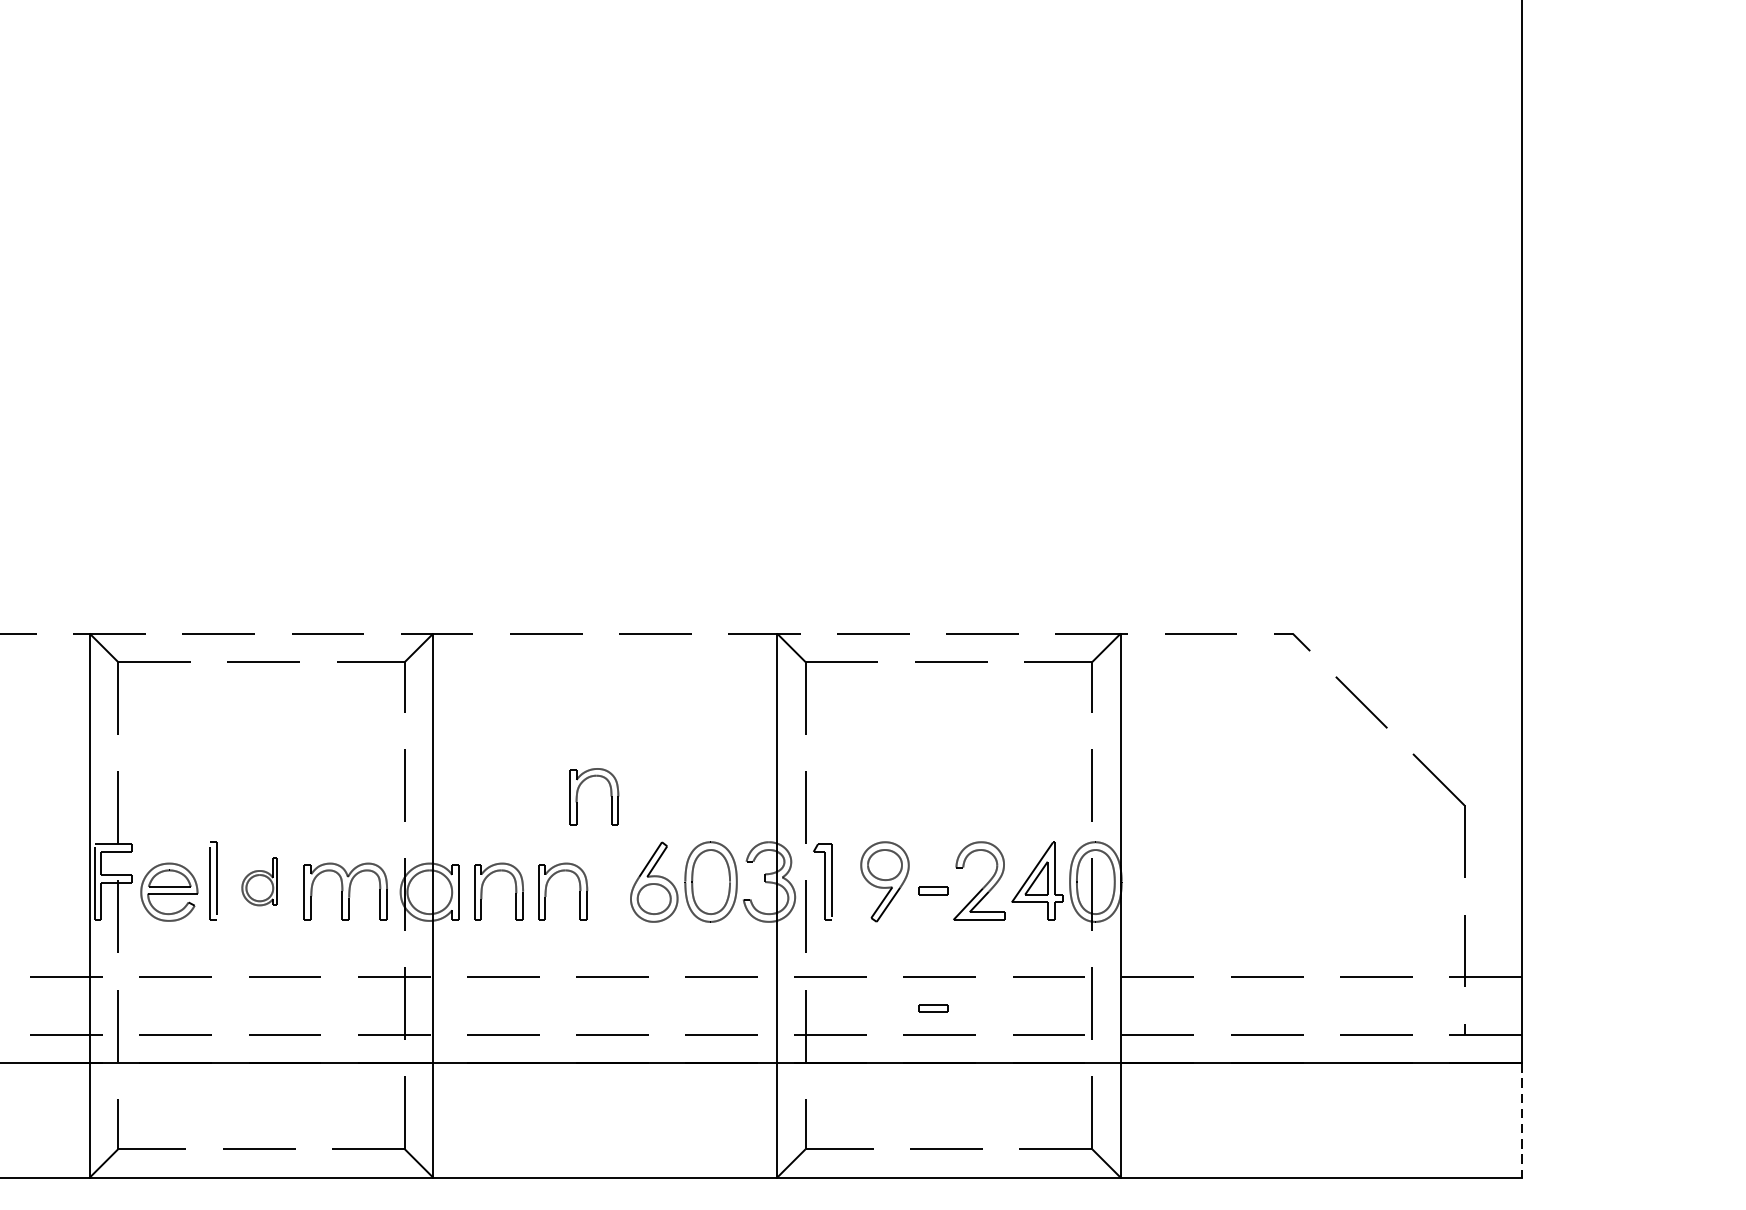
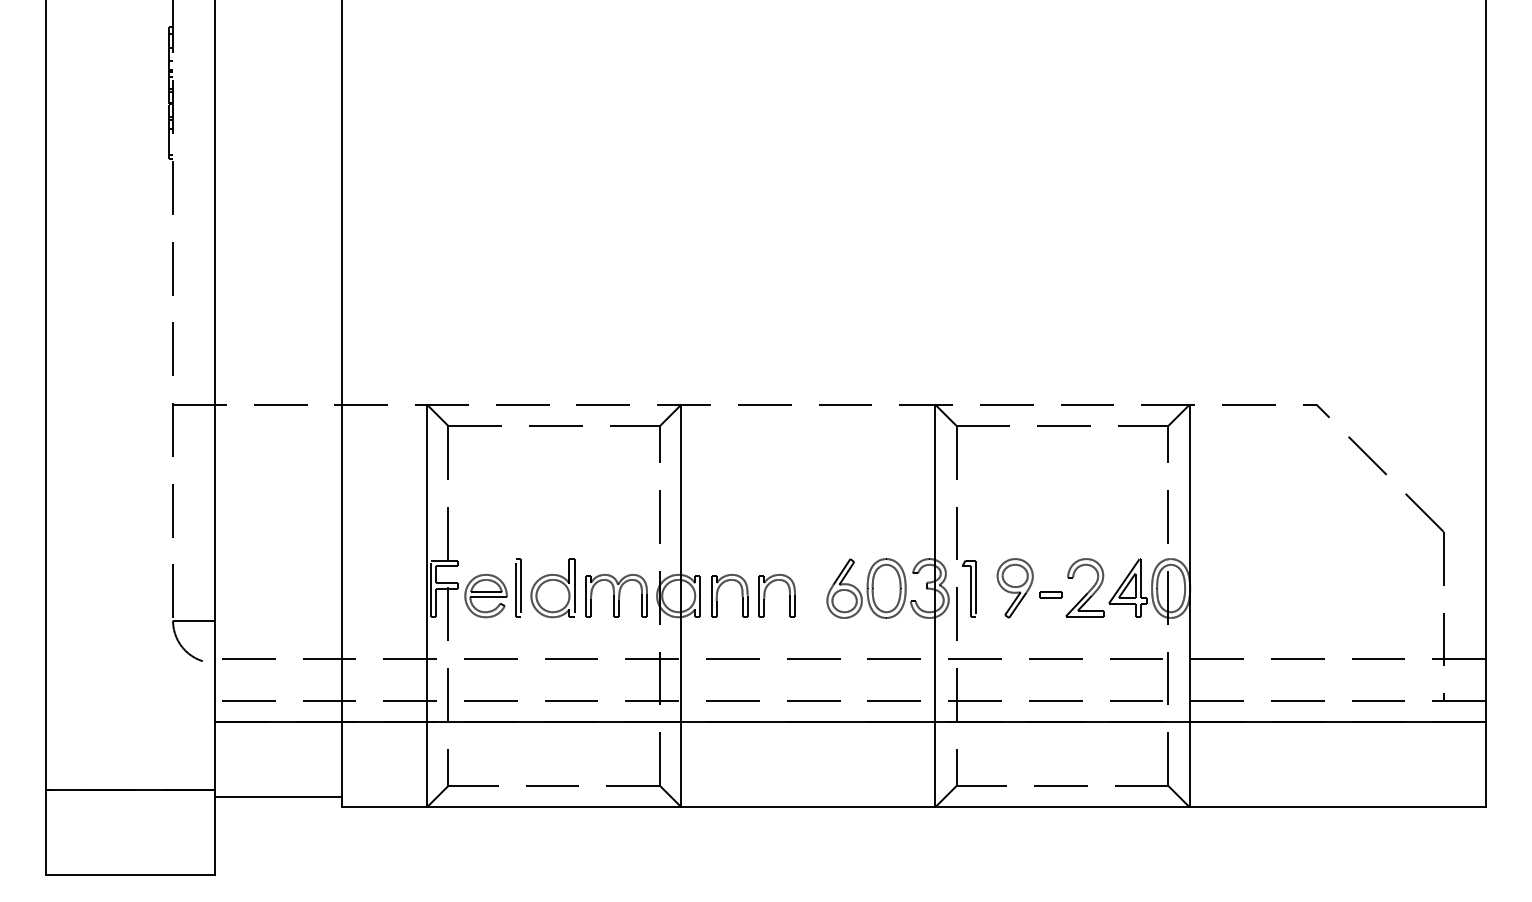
part: (578, 796) -> (788, 525), removed
part: (259, 882) -> (552, 588), size x1.67
part: (932, 1007) -> (1050, 681), removed
line: (1522, 1121) -> (1486, 765), dashed -> solid

